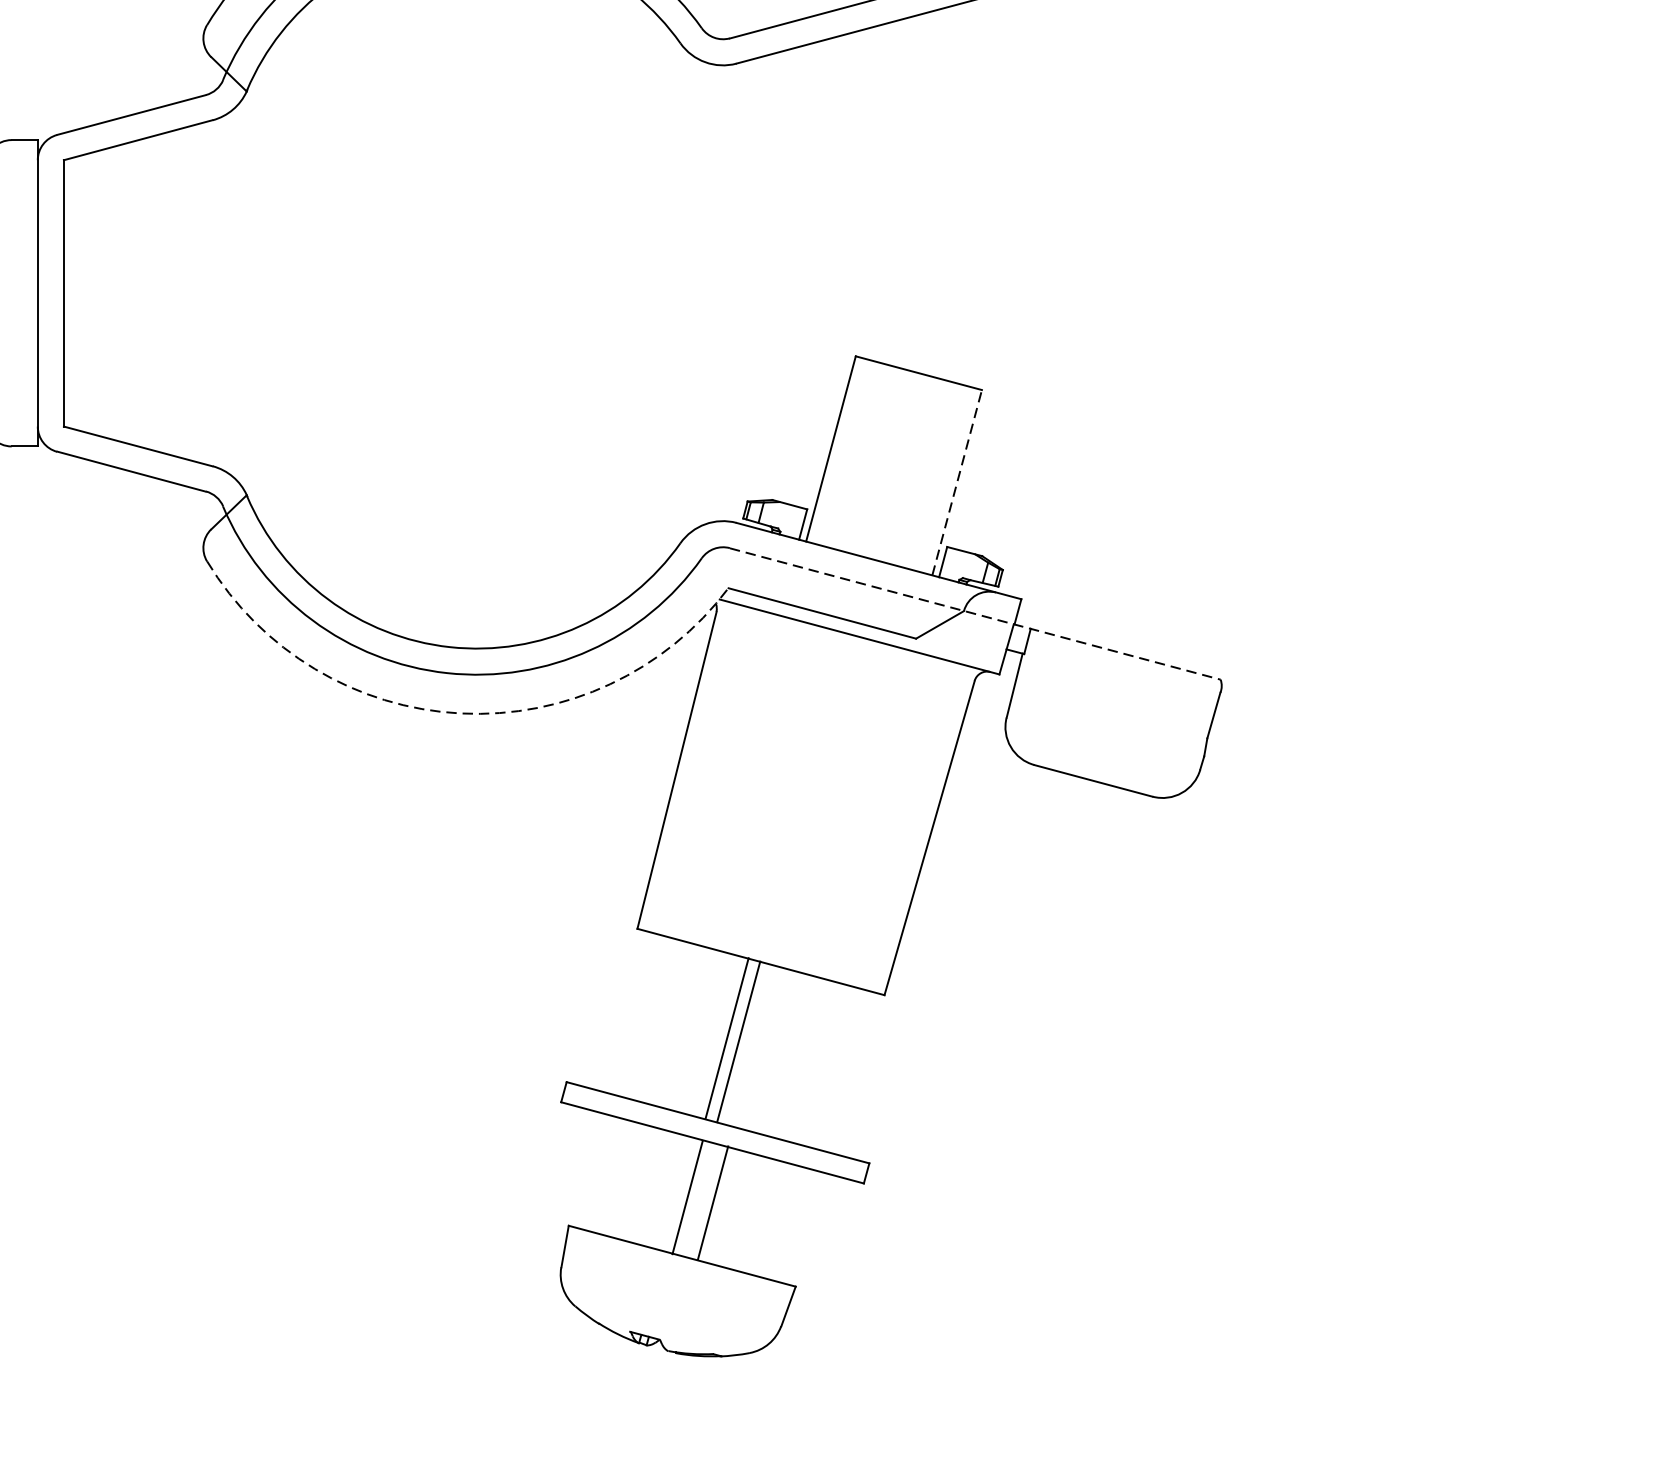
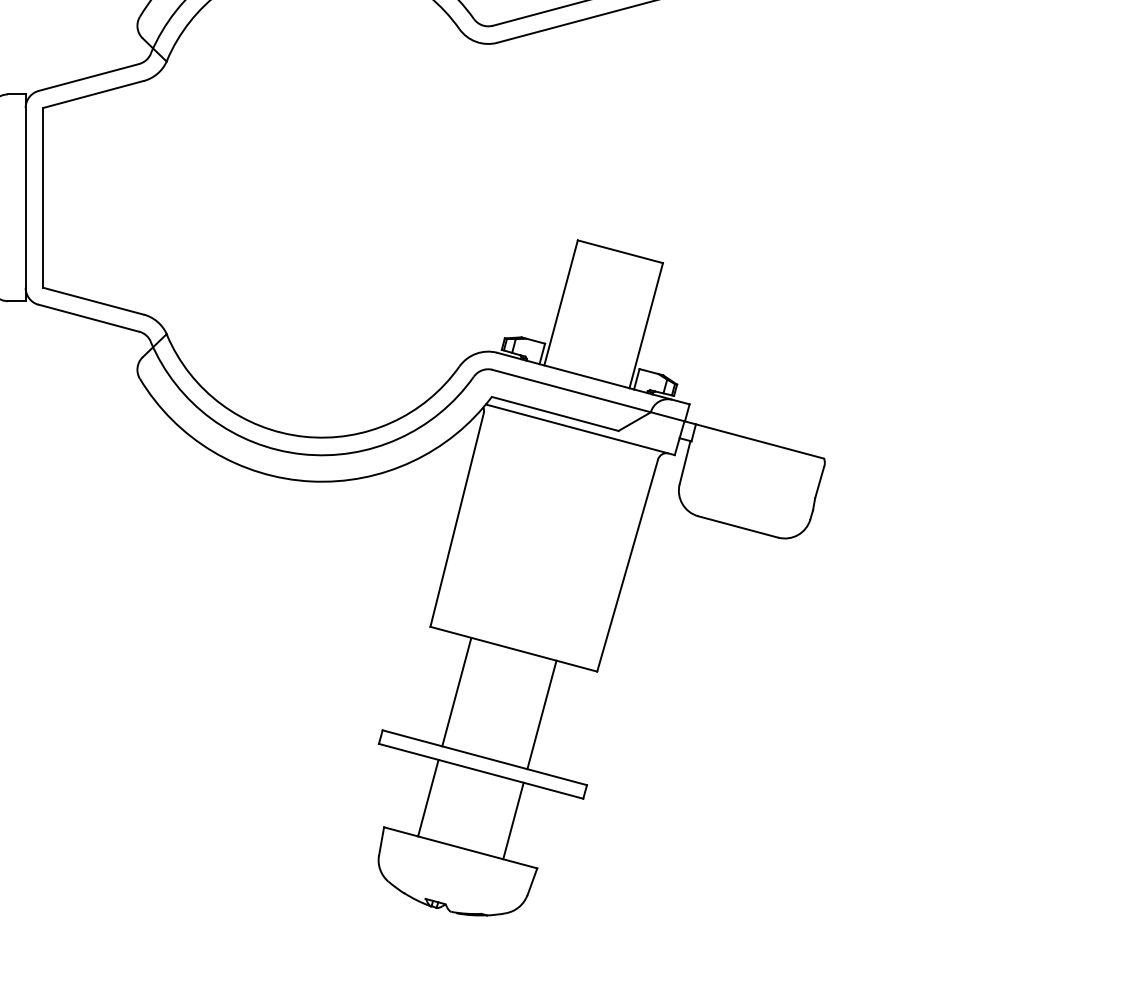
line: (957, 482) -> (646, 325), dashed -> solid
line: (975, 614) -> (658, 414), dashed -> solid
arc: (461, 713) -> (311, 481), dashed -> solid
line: (726, 1037) -> (541, 714), moved
line: (738, 1040) -> (456, 691), moved
line: (687, 1196) -> (428, 797), moved
line: (713, 1202) -> (513, 820), moved

